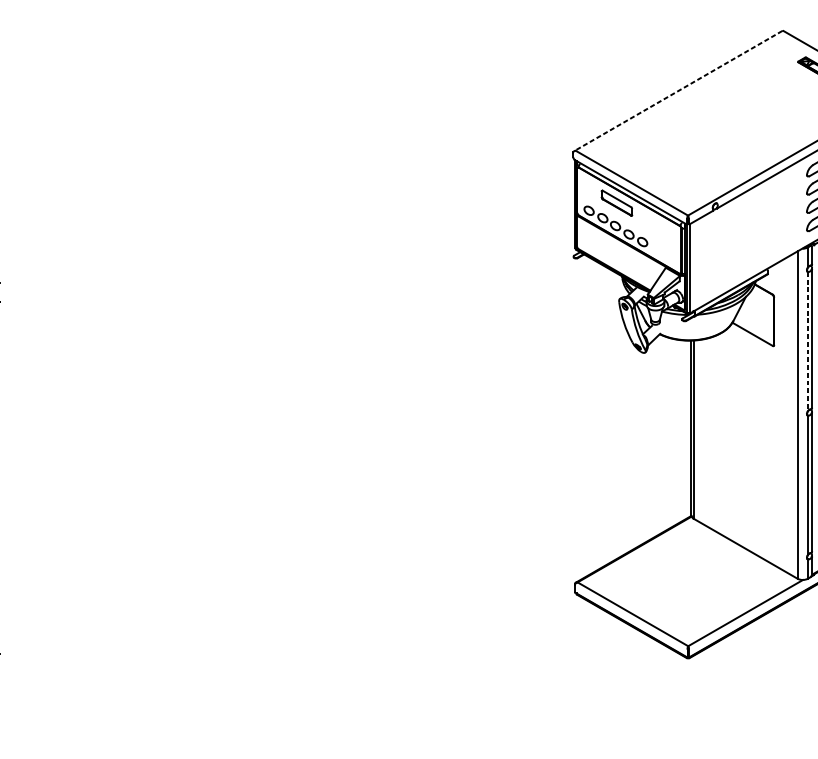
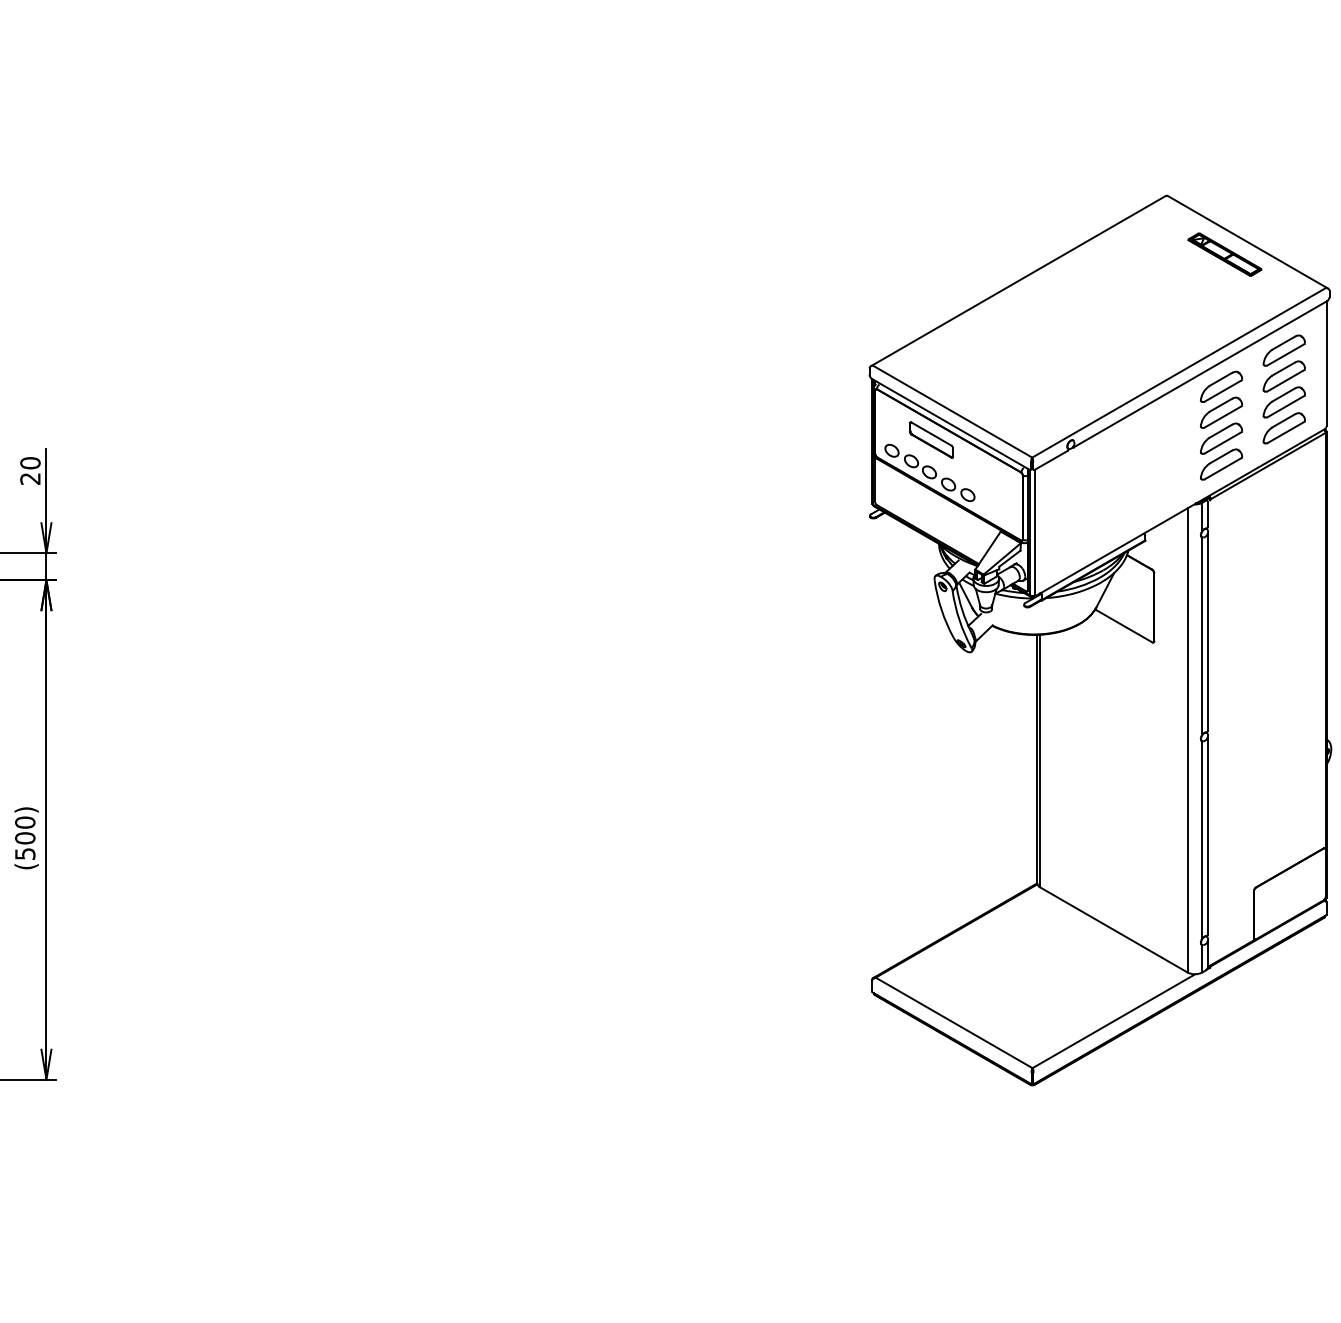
line: (677, 91) -> (1017, 281), dashed -> solid
line: (808, 341) -> (1202, 636), dashed -> solid

